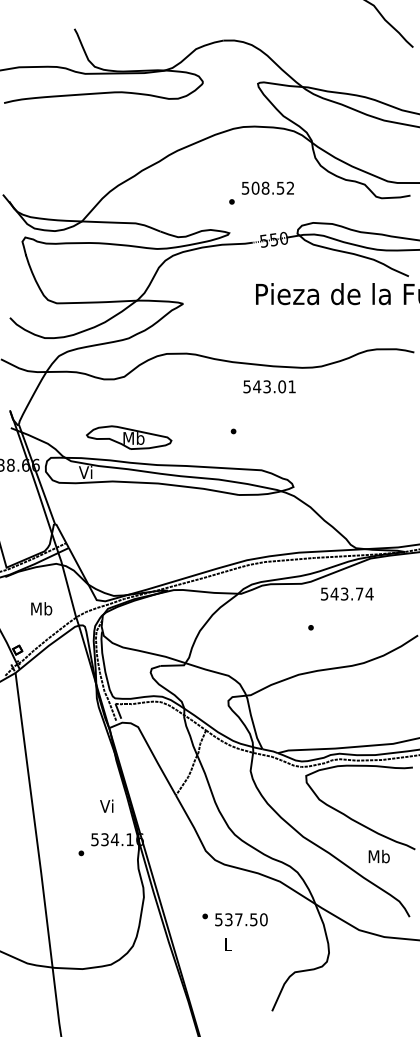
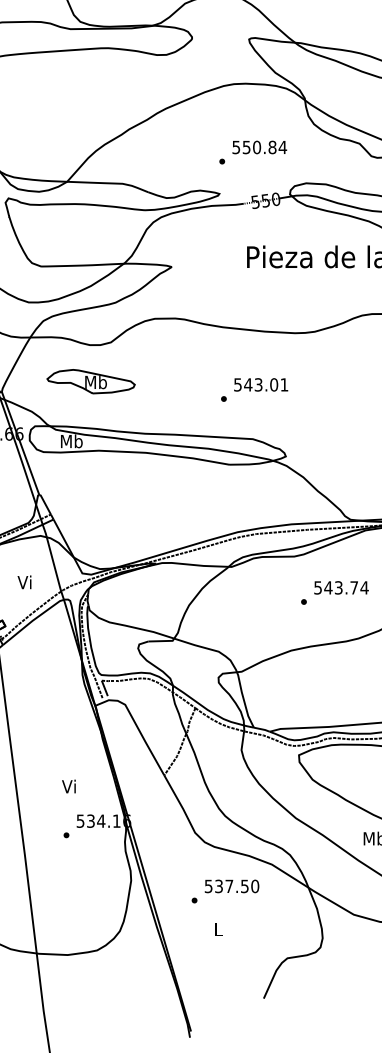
text: (272, 187) -> (264, 146), 508.52 -> 550.84
text: (269, 386) -> (261, 384), moved
part: (129, 437) -> (91, 381), moved
text: (86, 472) -> (71, 441), Vi -> Mb
text: (347, 593) -> (341, 587), moved
text: (41, 608) -> (25, 582), Mb -> Vi
text: (106, 805) -> (68, 785), moved
text: (241, 919) -> (232, 886), moved

